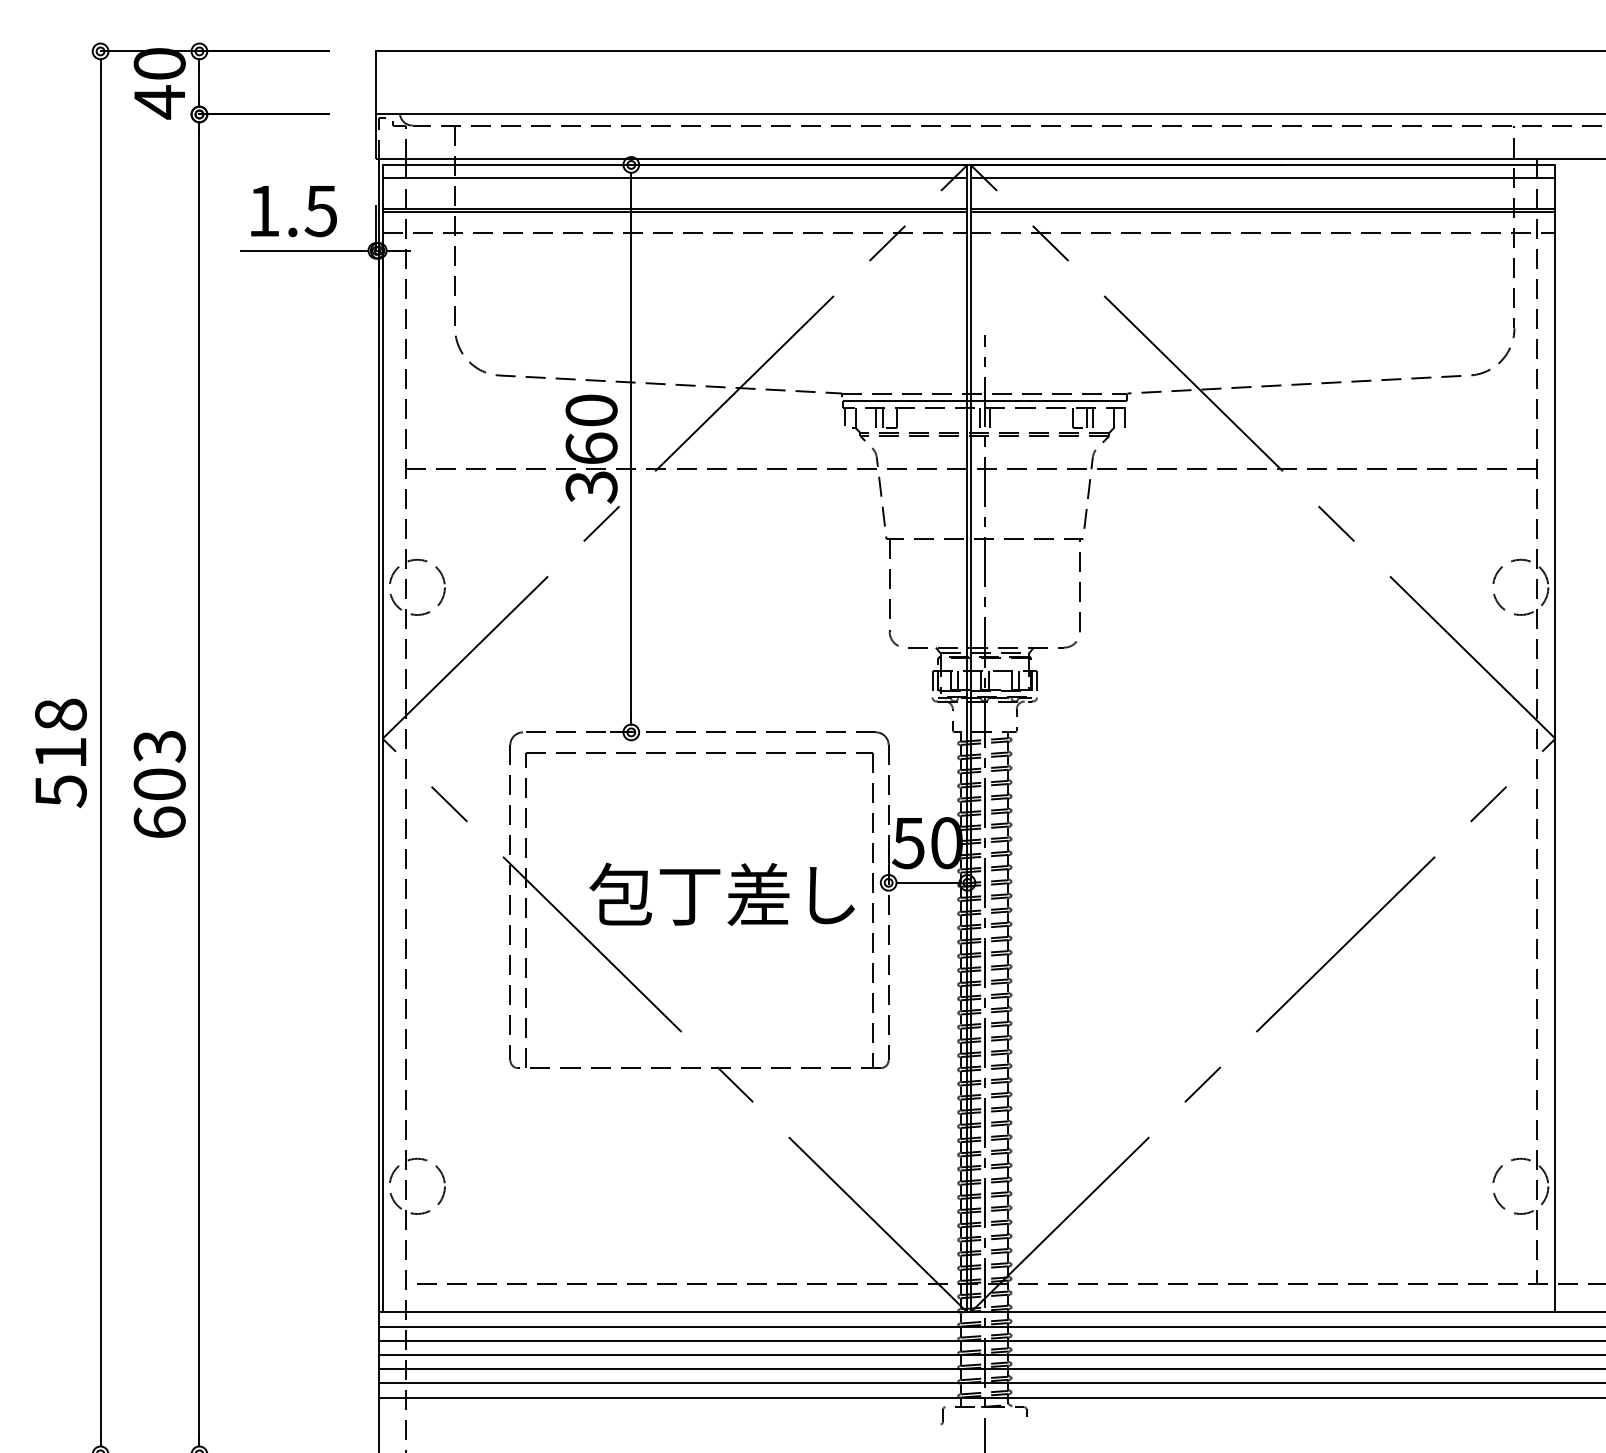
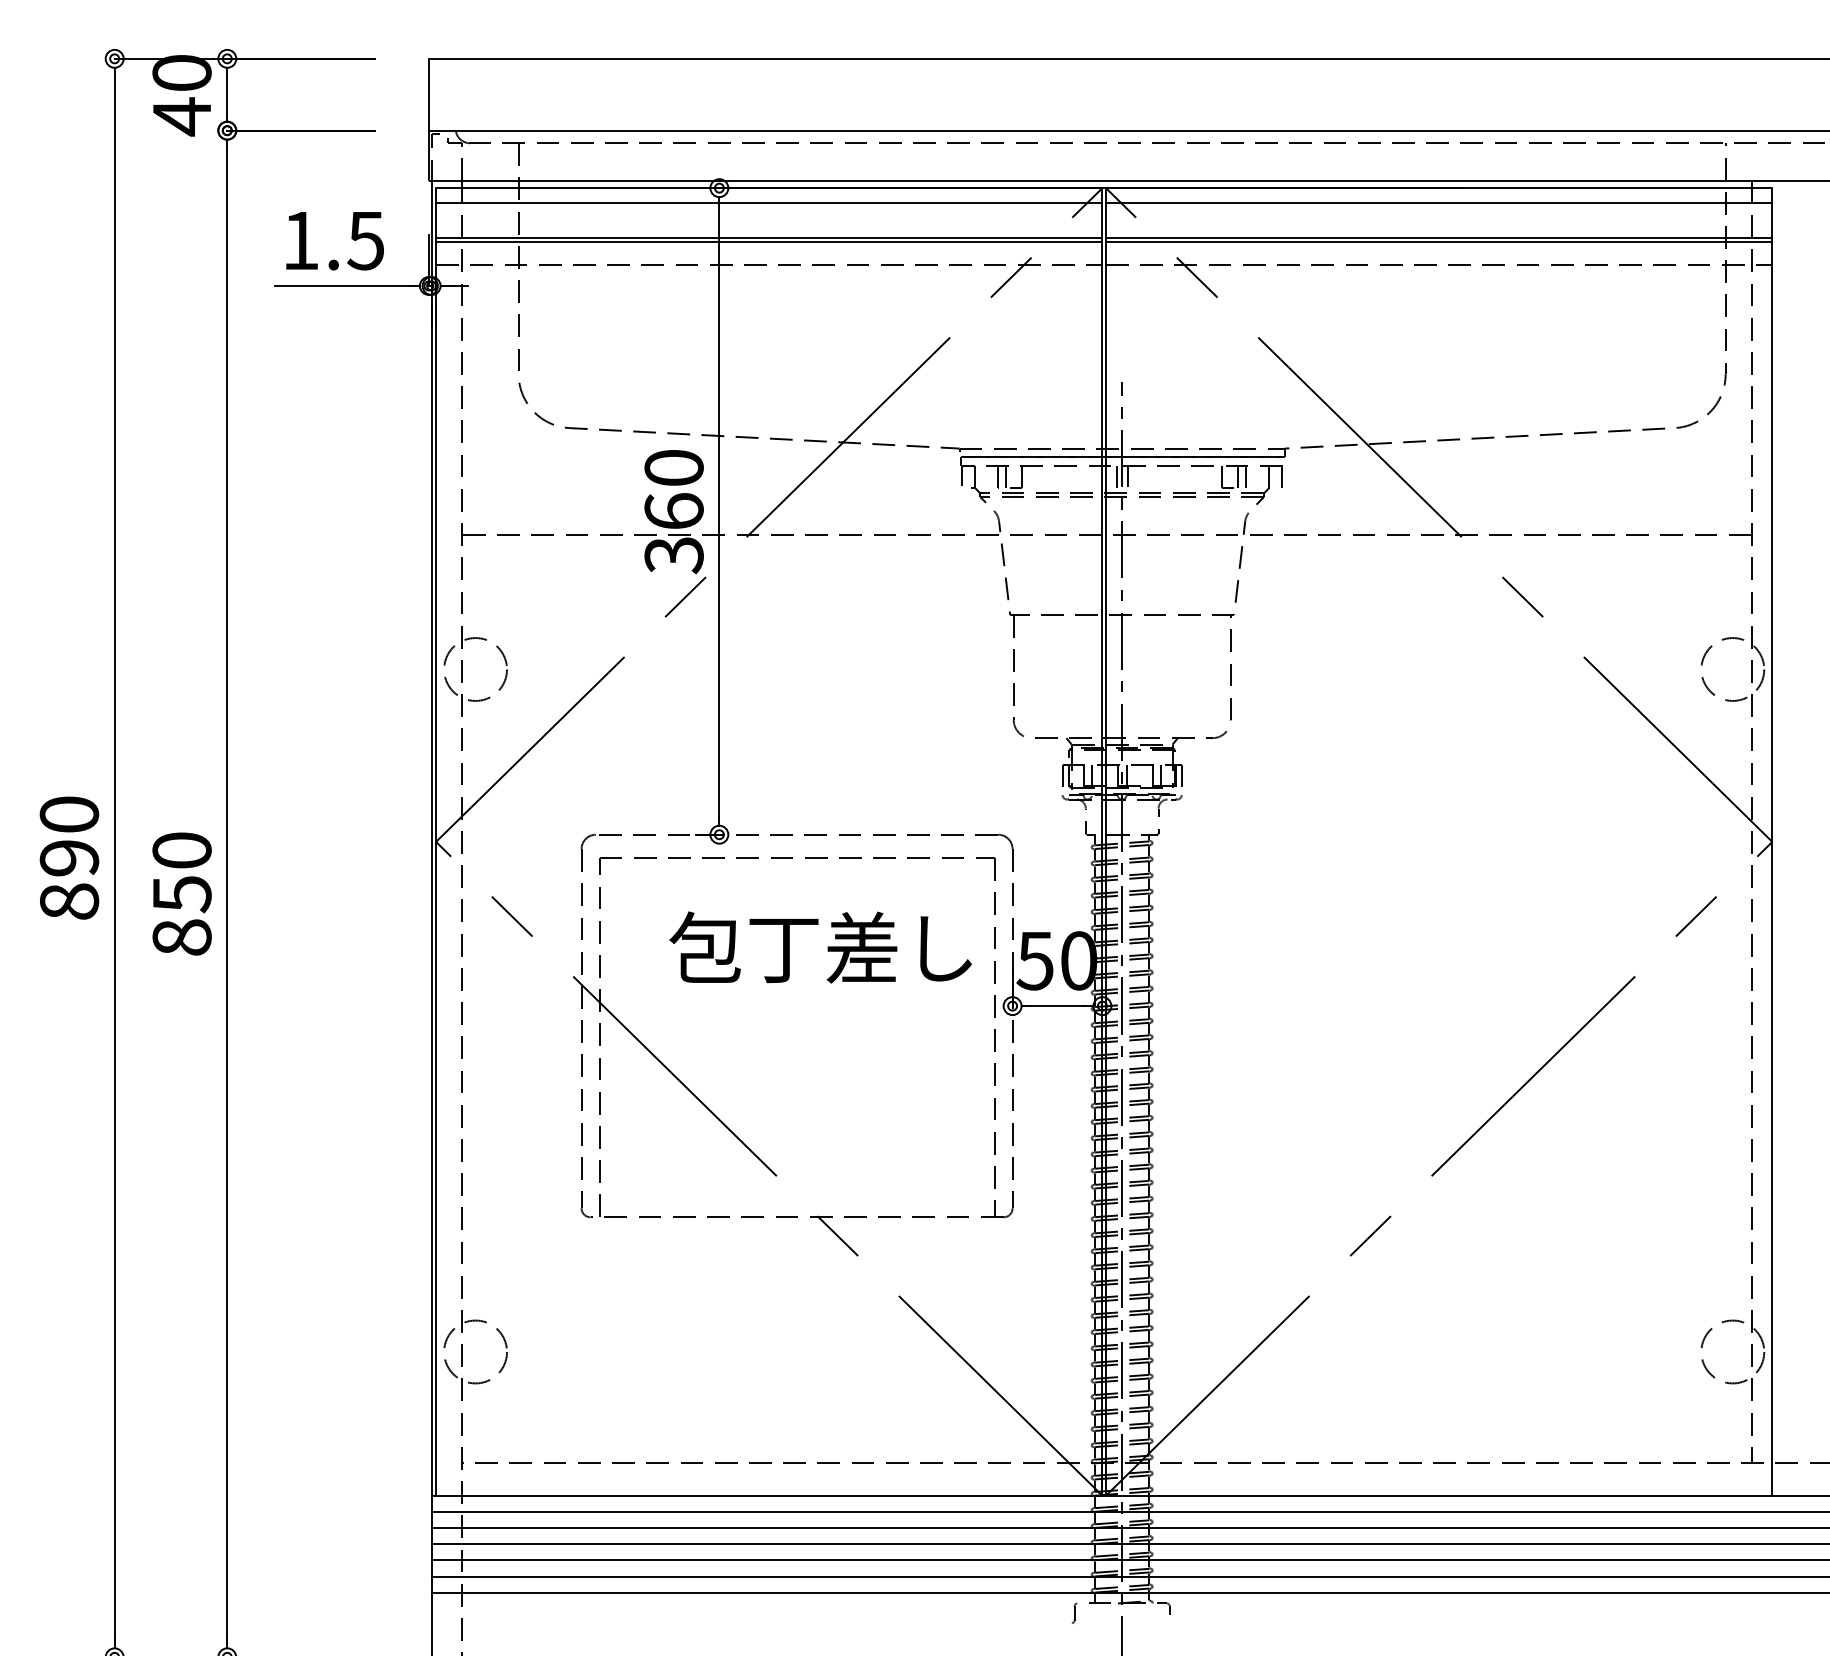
text: (60, 753) -> (68, 858), 518 -> 890
text: (159, 784) -> (181, 894), 603 -> 850
text: (721, 893) -> (819, 946), moved

